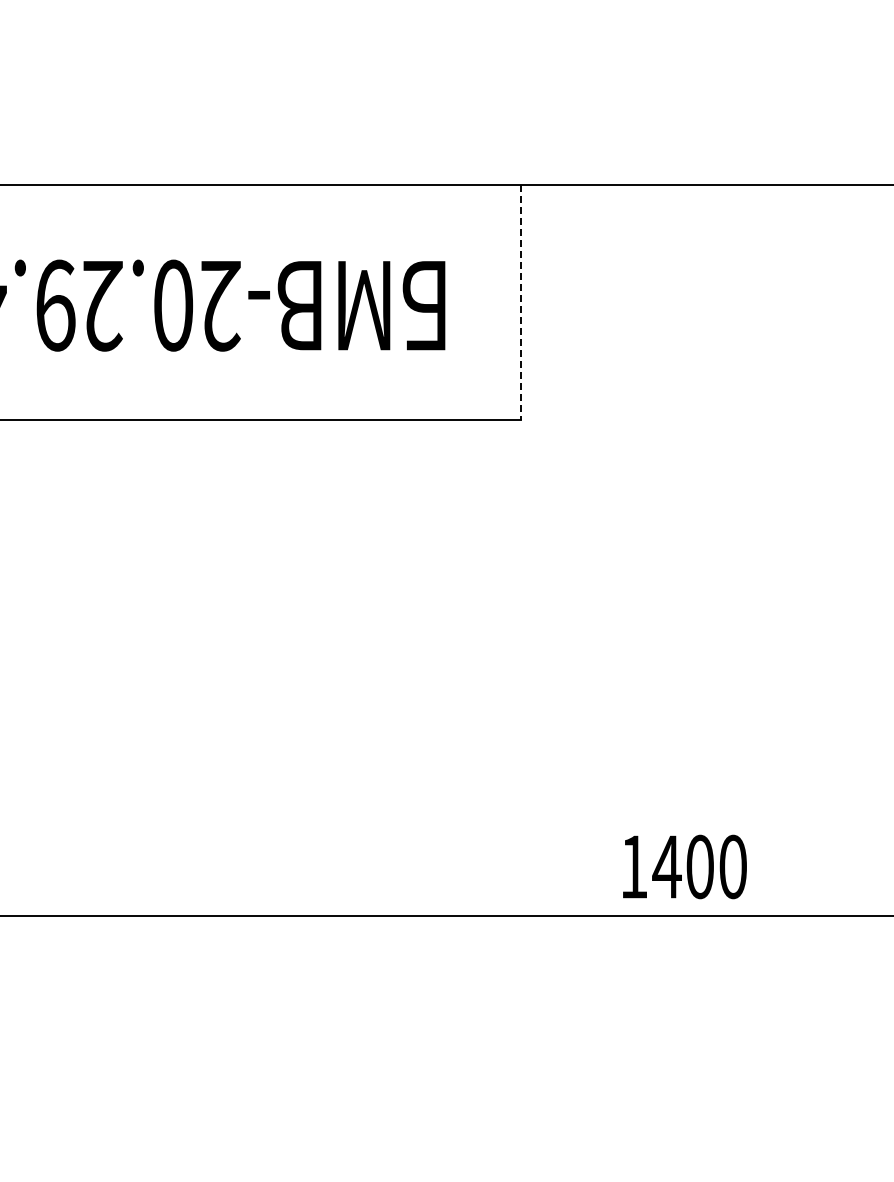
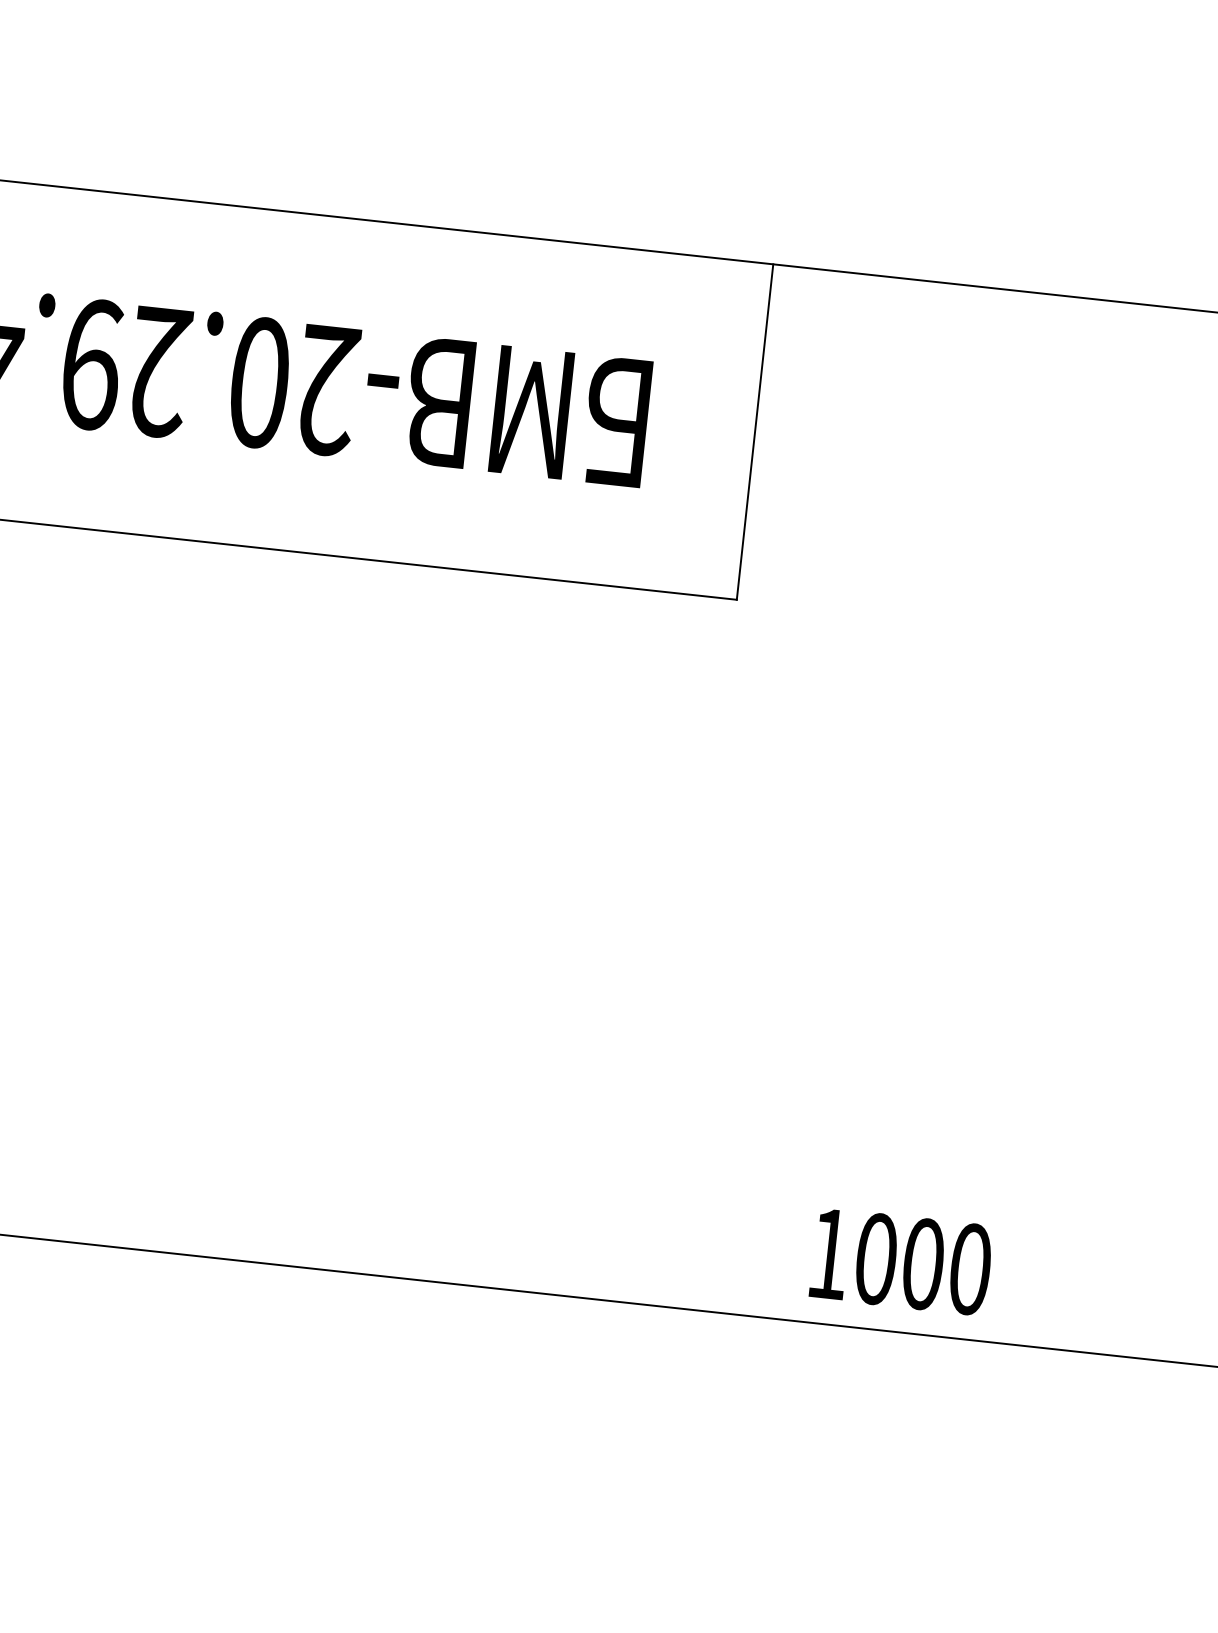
line: (520, 302) -> (754, 431), dashed -> solid
text: (666, 866) -> (875, 1258), 1400 -> 1000

